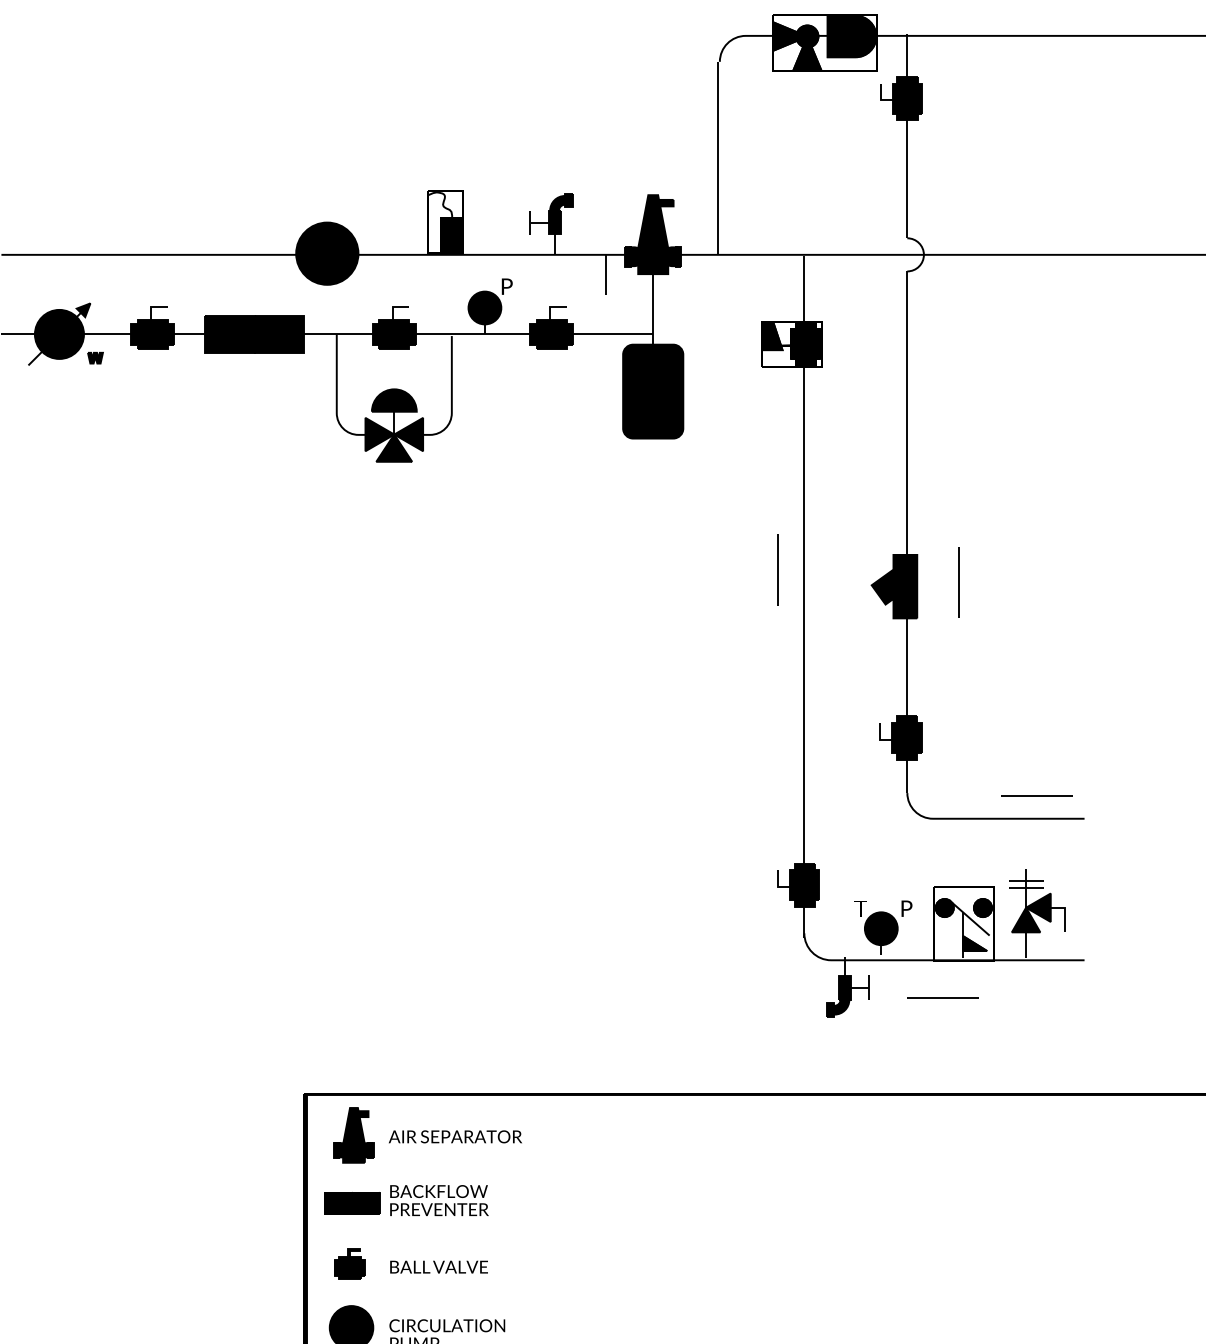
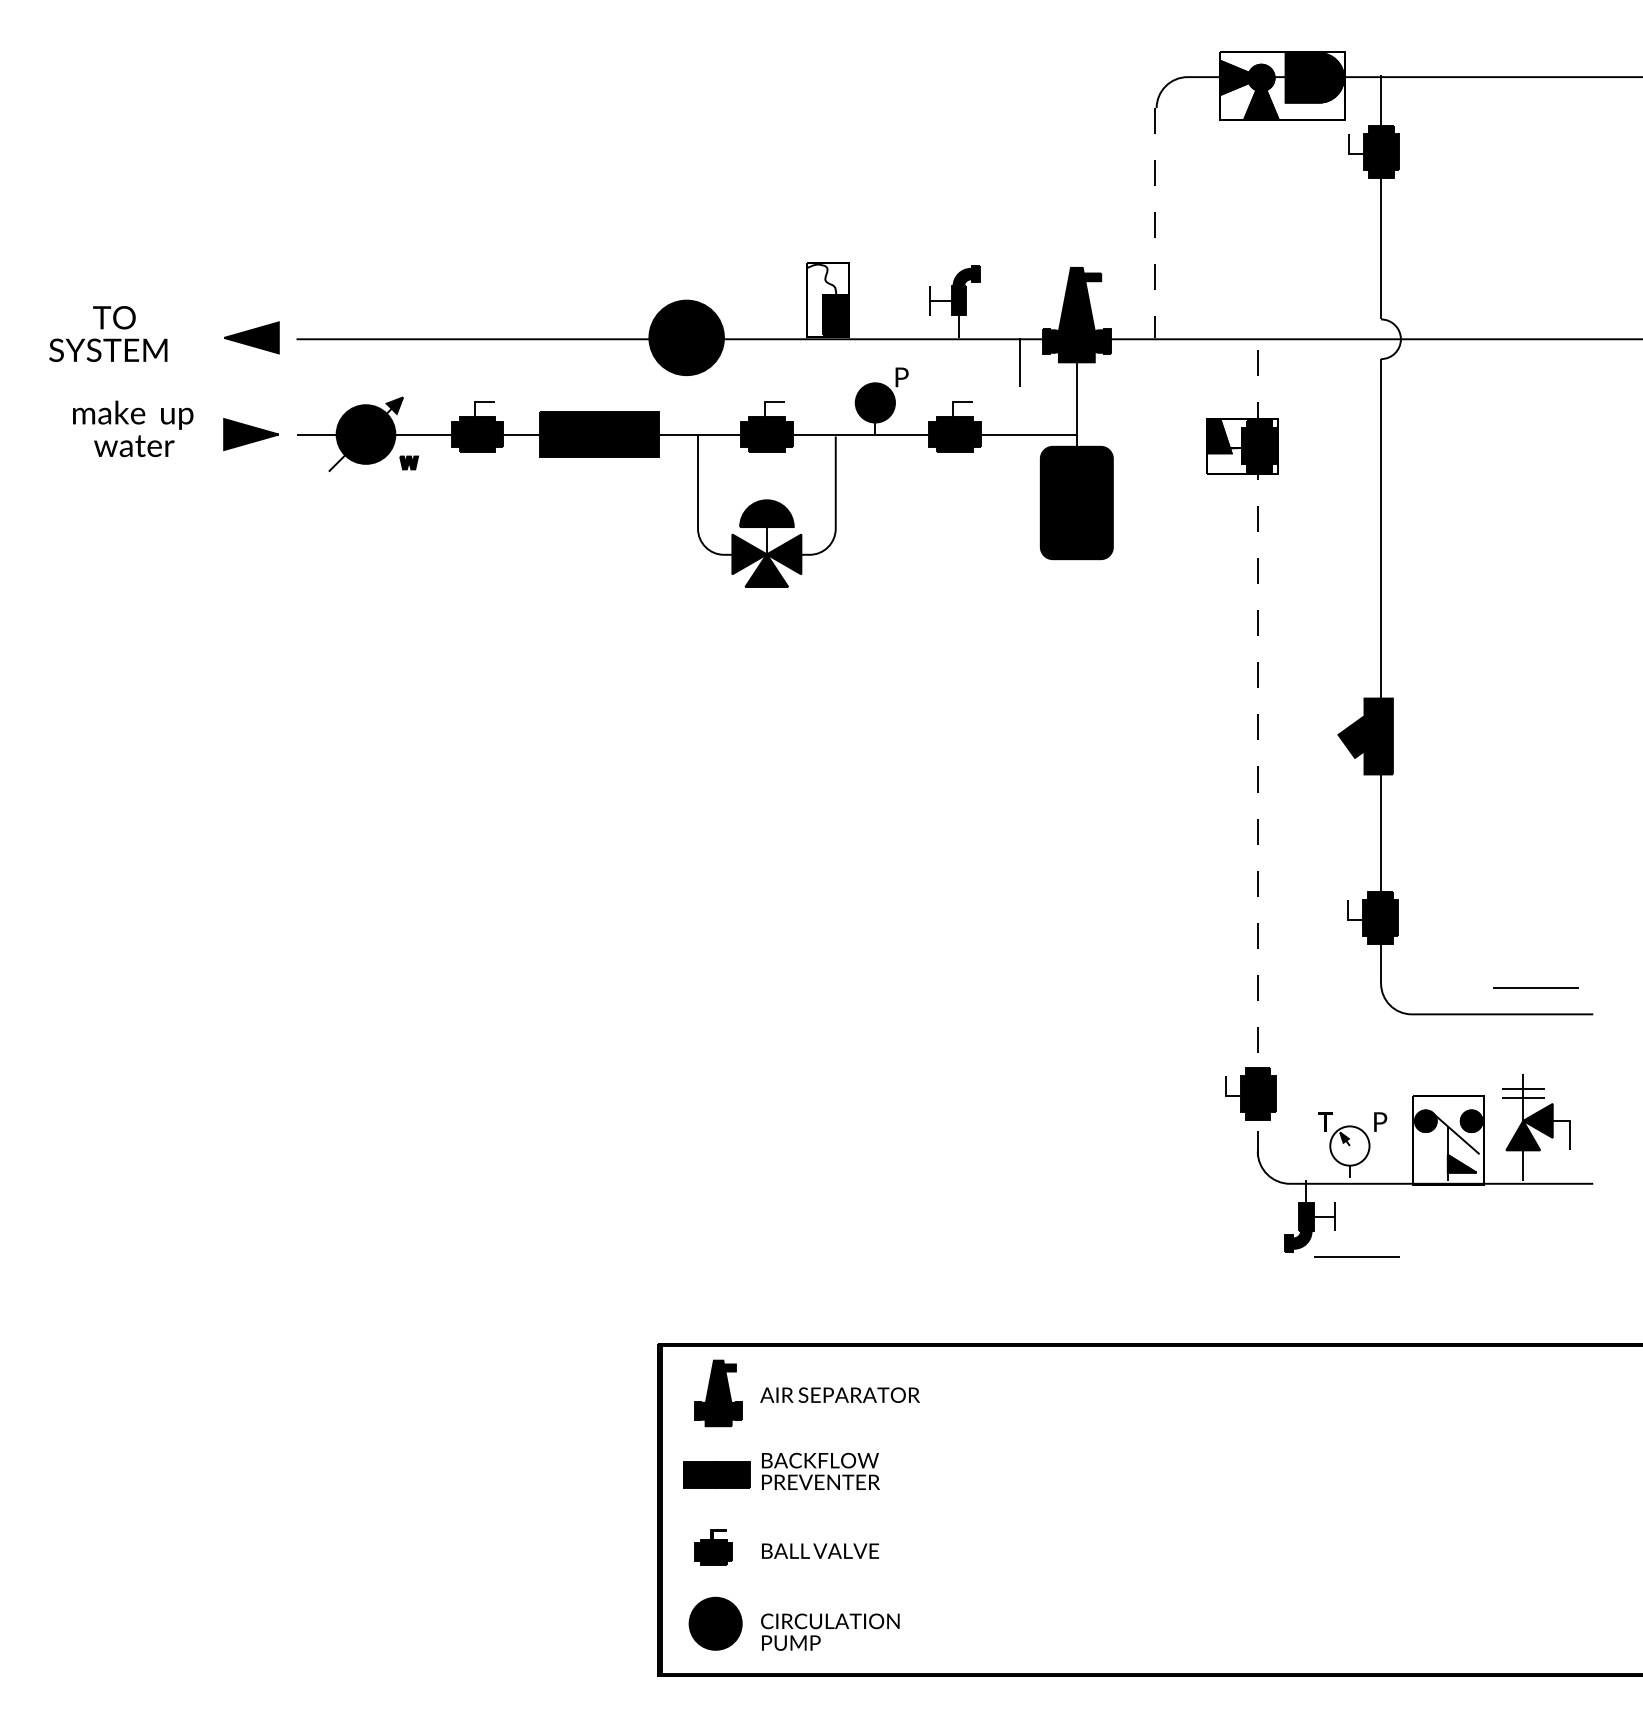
line: (718, 158) -> (1154, 223), solid -> dashed
line: (777, 569) -> (1225, 715), removed
line: (958, 582) -> (1442, 731), removed
line: (804, 596) -> (1257, 748), solid -> dashed
fill: (880, 928) -> (1349, 1145), removed
line: (942, 997) -> (1356, 1256), moved

